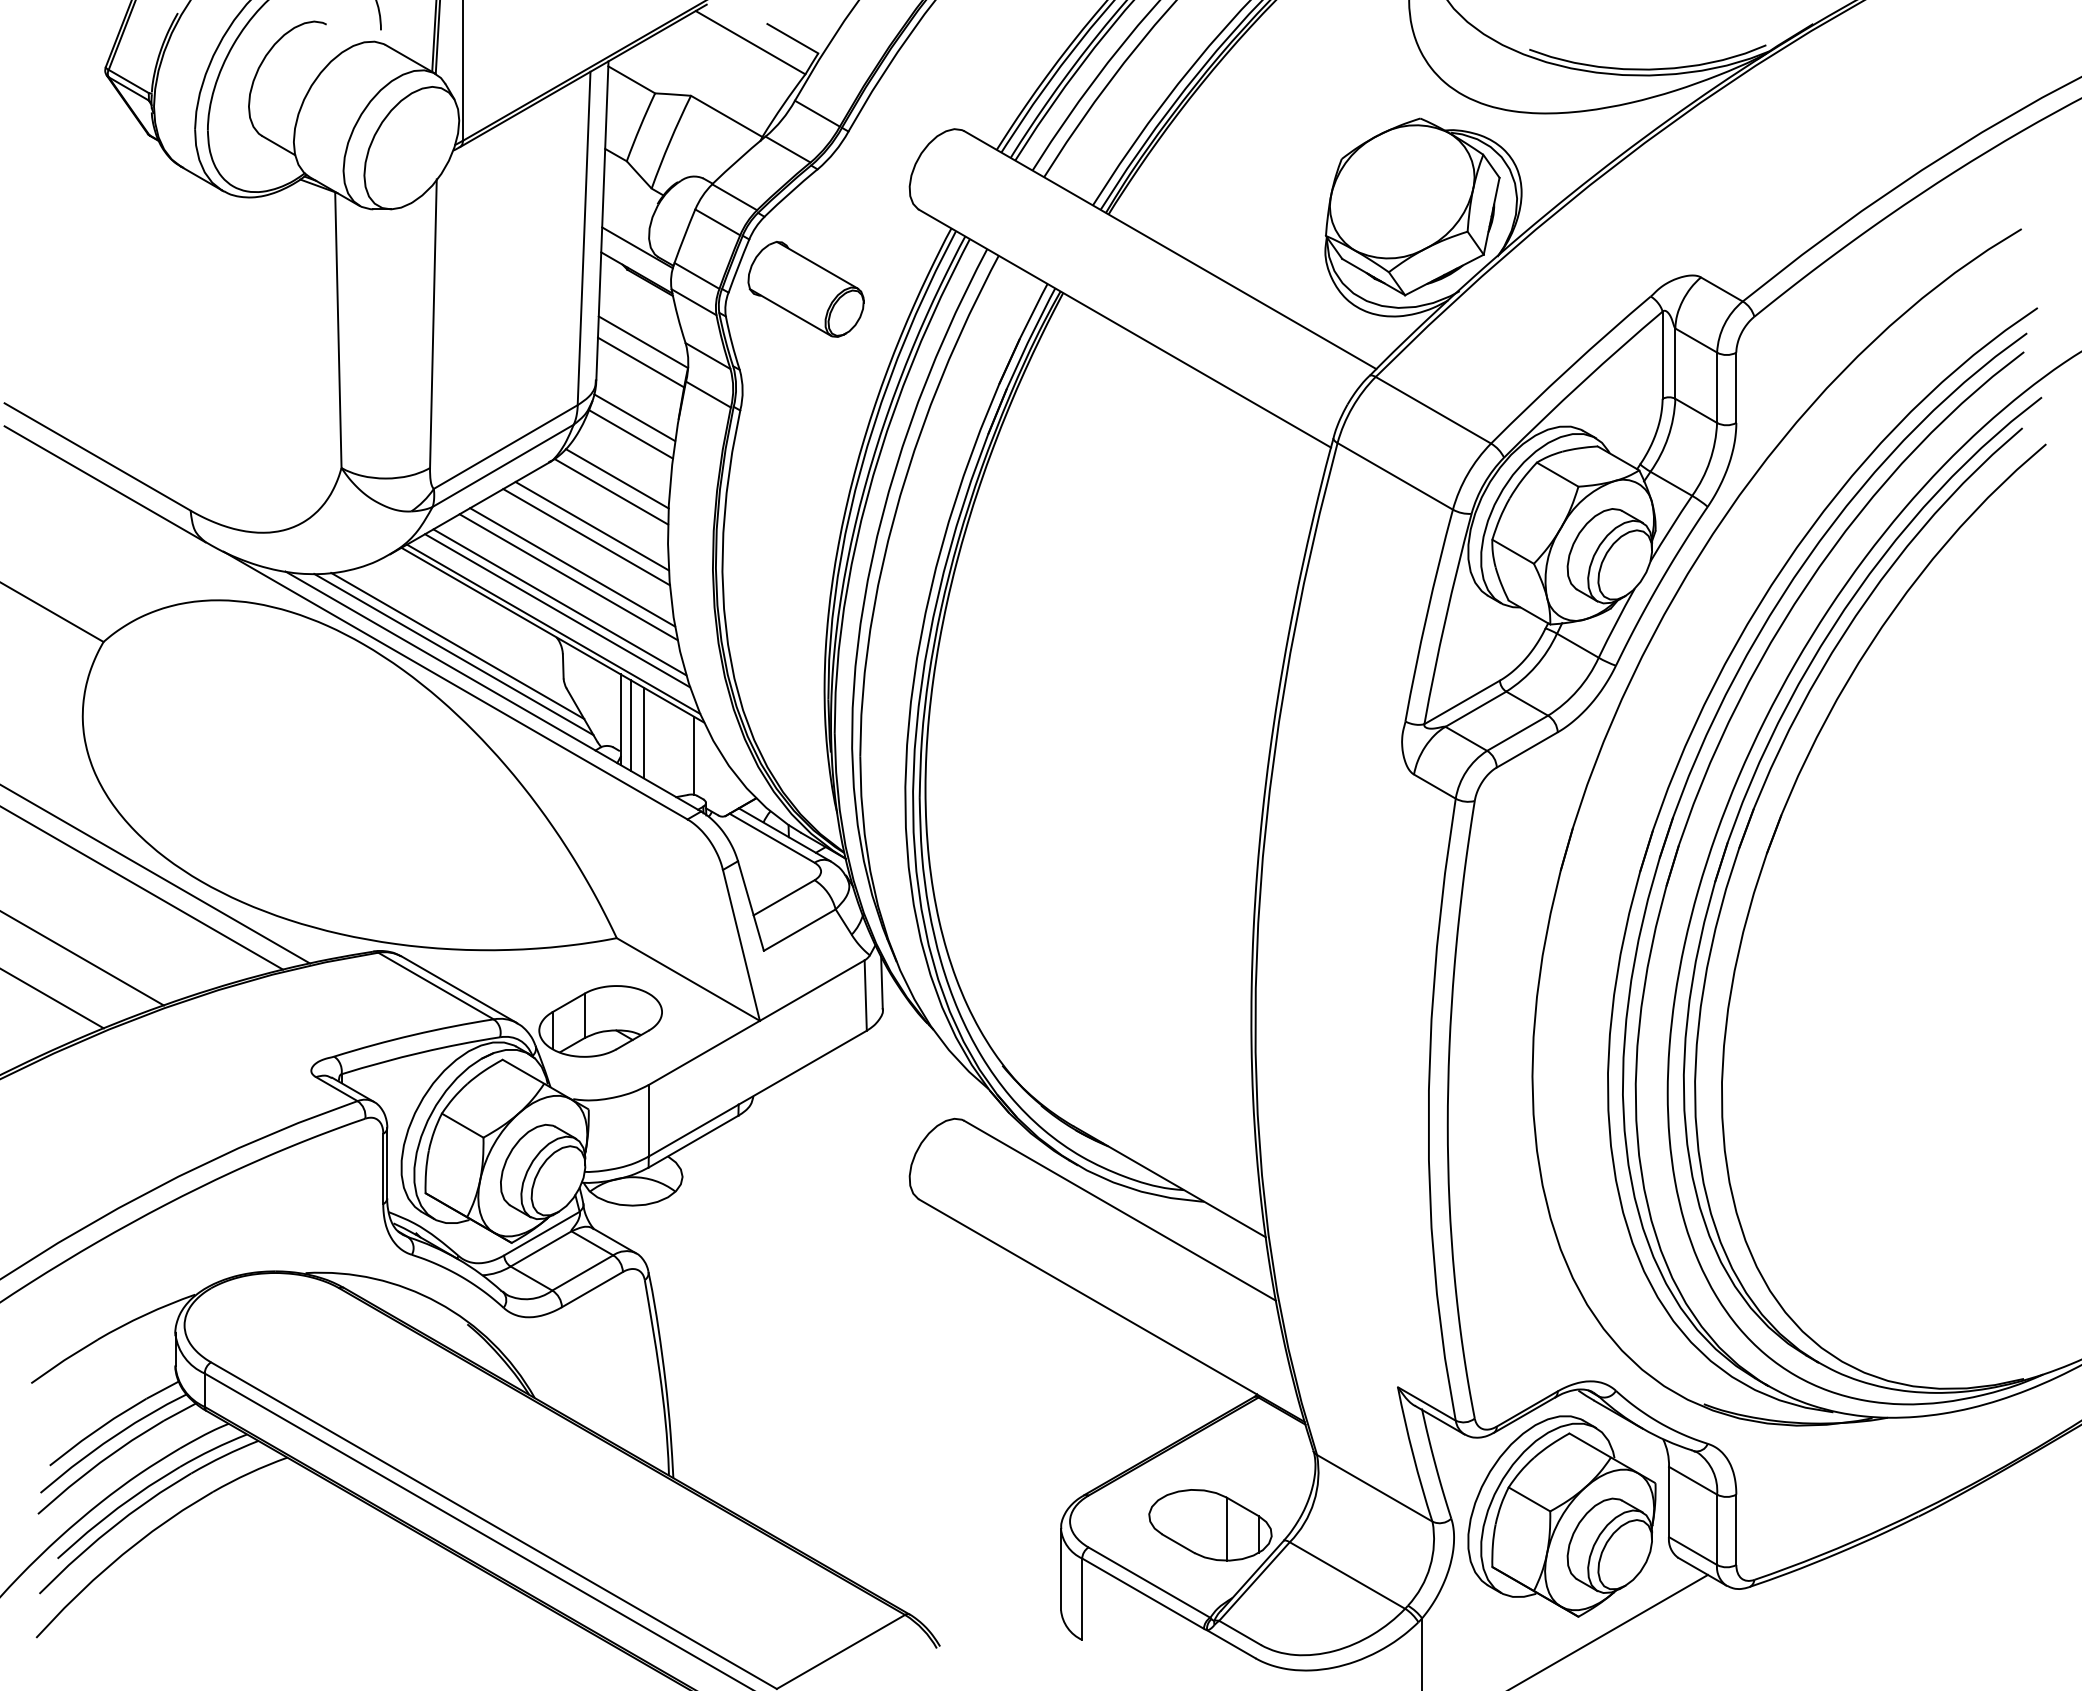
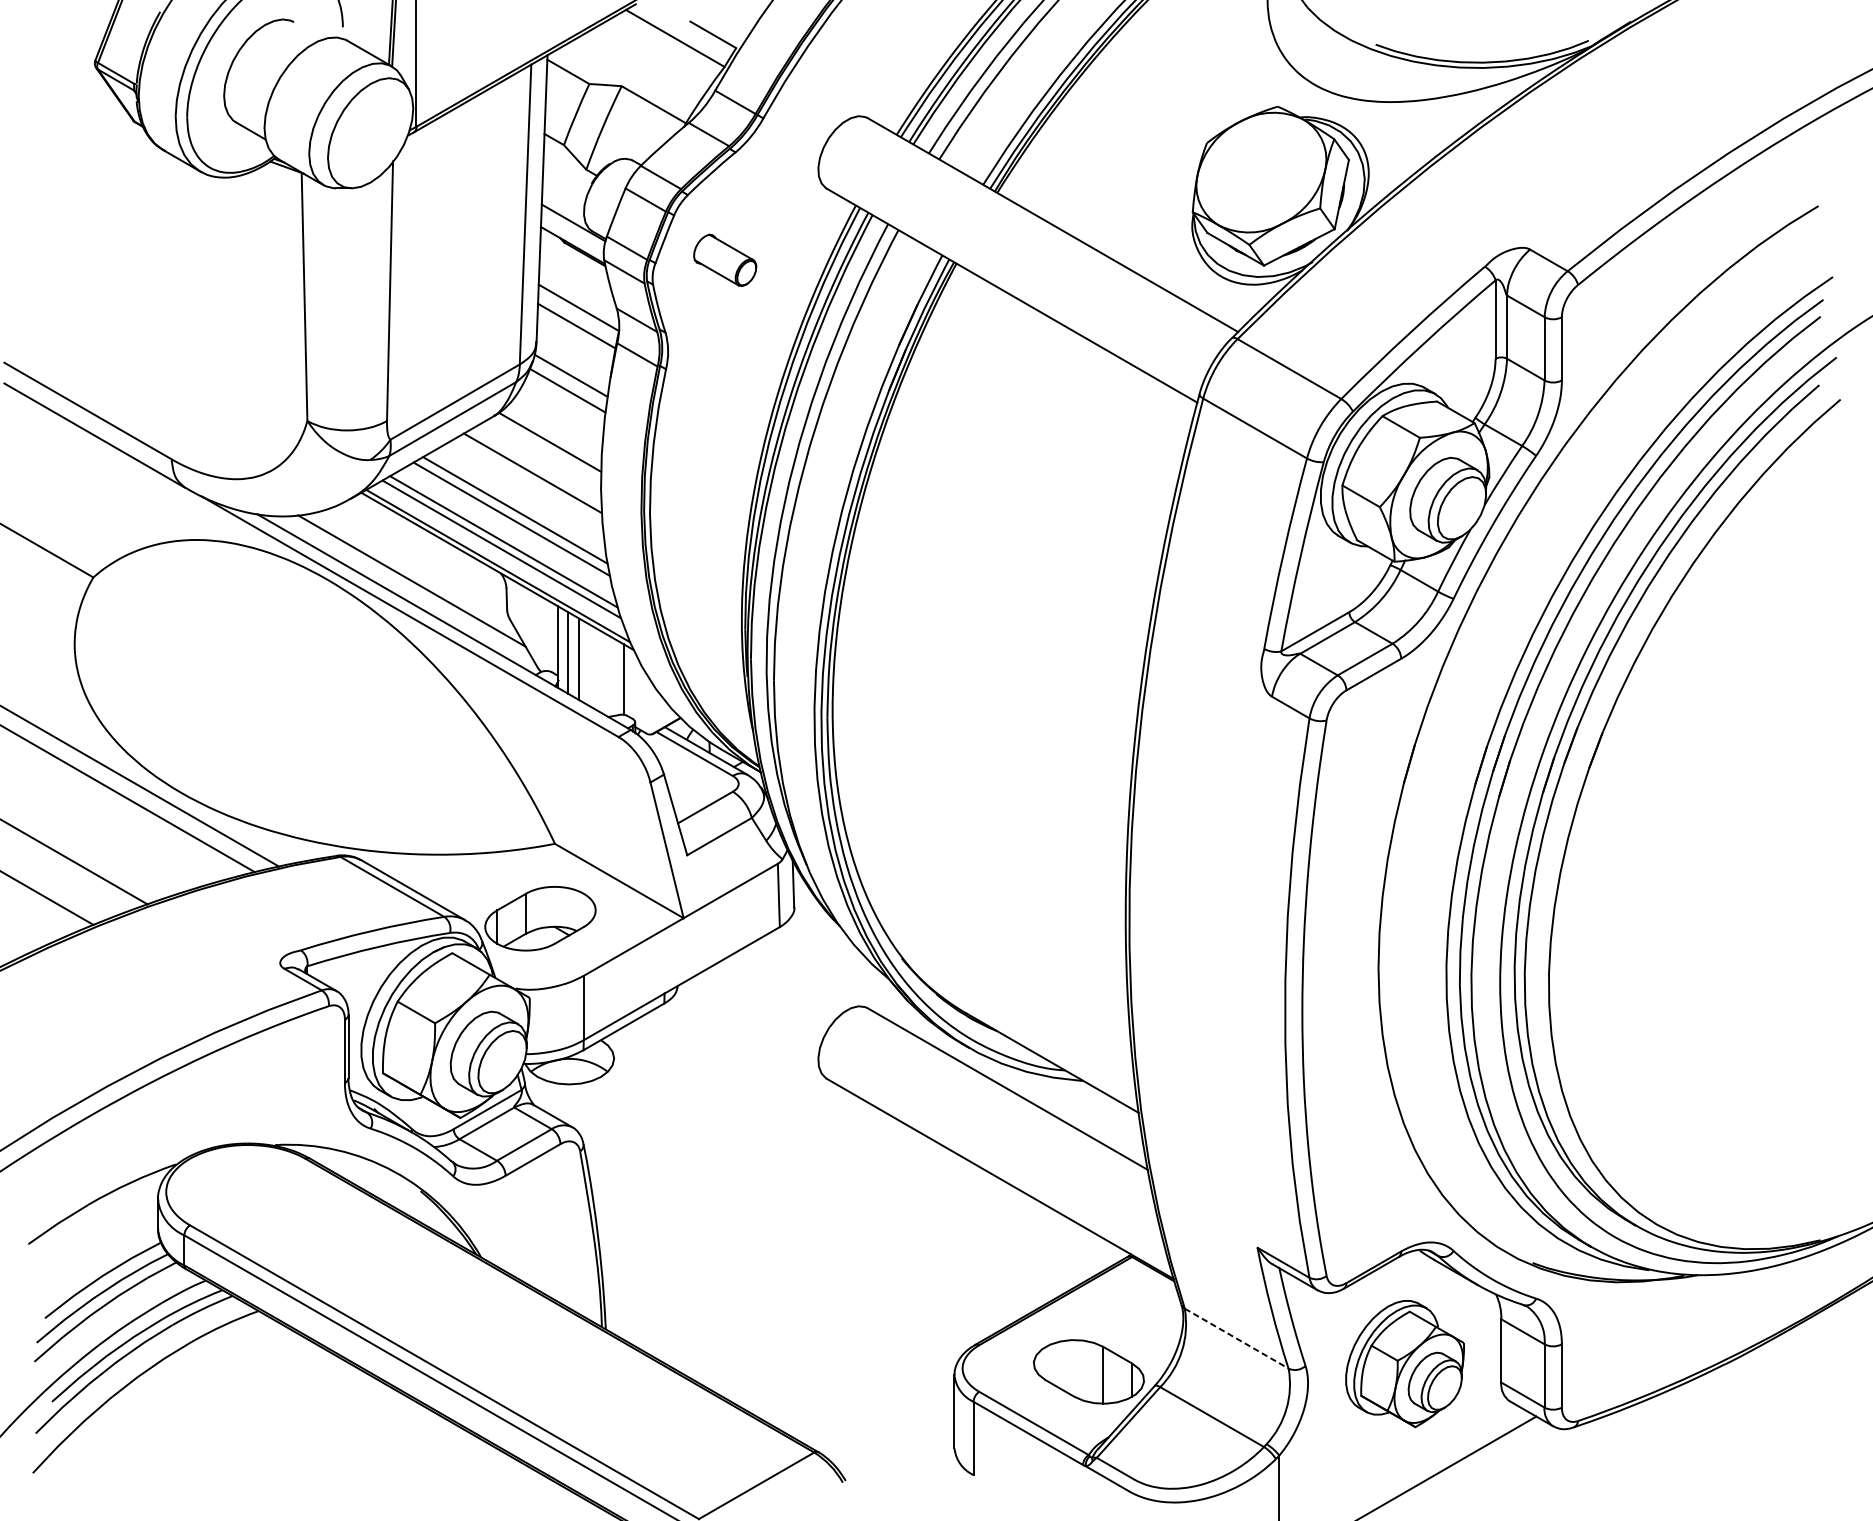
part: (805, 289) -> (724, 260), size x0.6
line: (616, 478) -> (554, 430), removed
line: (586, 537) -> (527, 483), removed
line: (453, 654) -> (408, 588), removed
line: (1374, 1488) -> (1236, 1338), solid -> dashed
part: (1561, 1516) -> (1404, 1363), size x0.7

